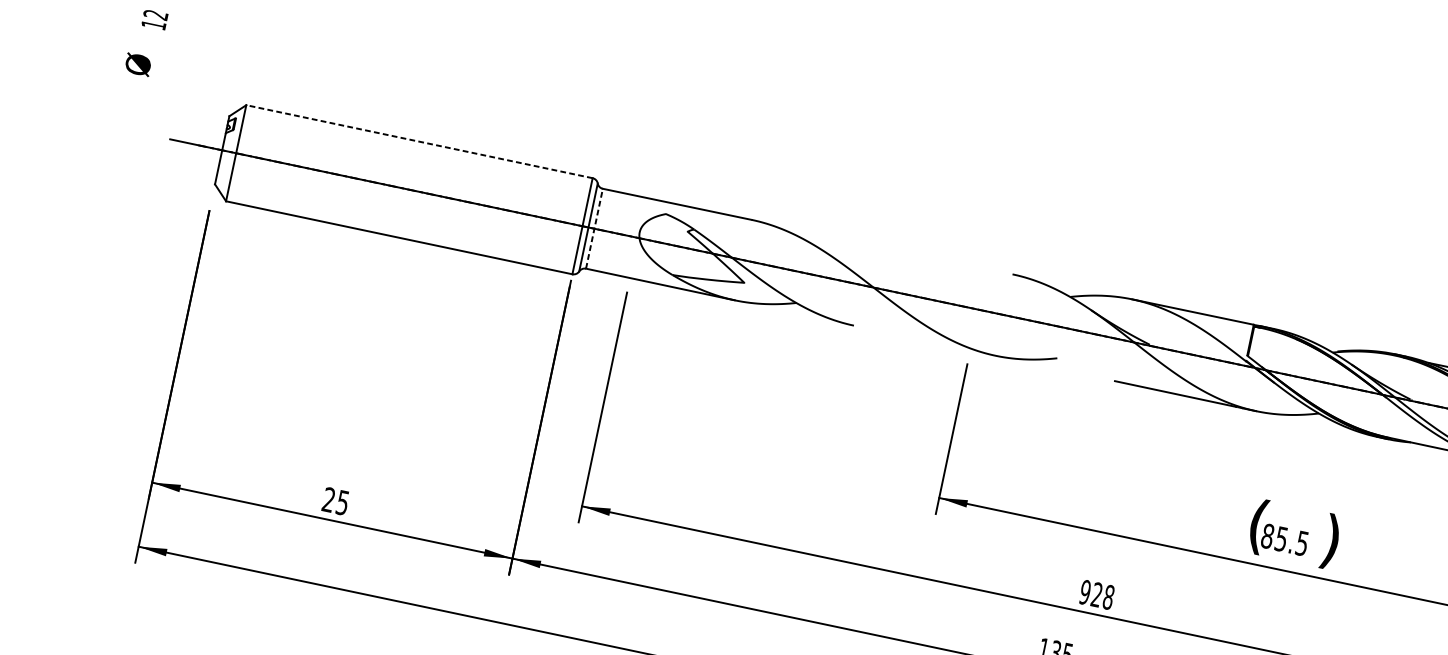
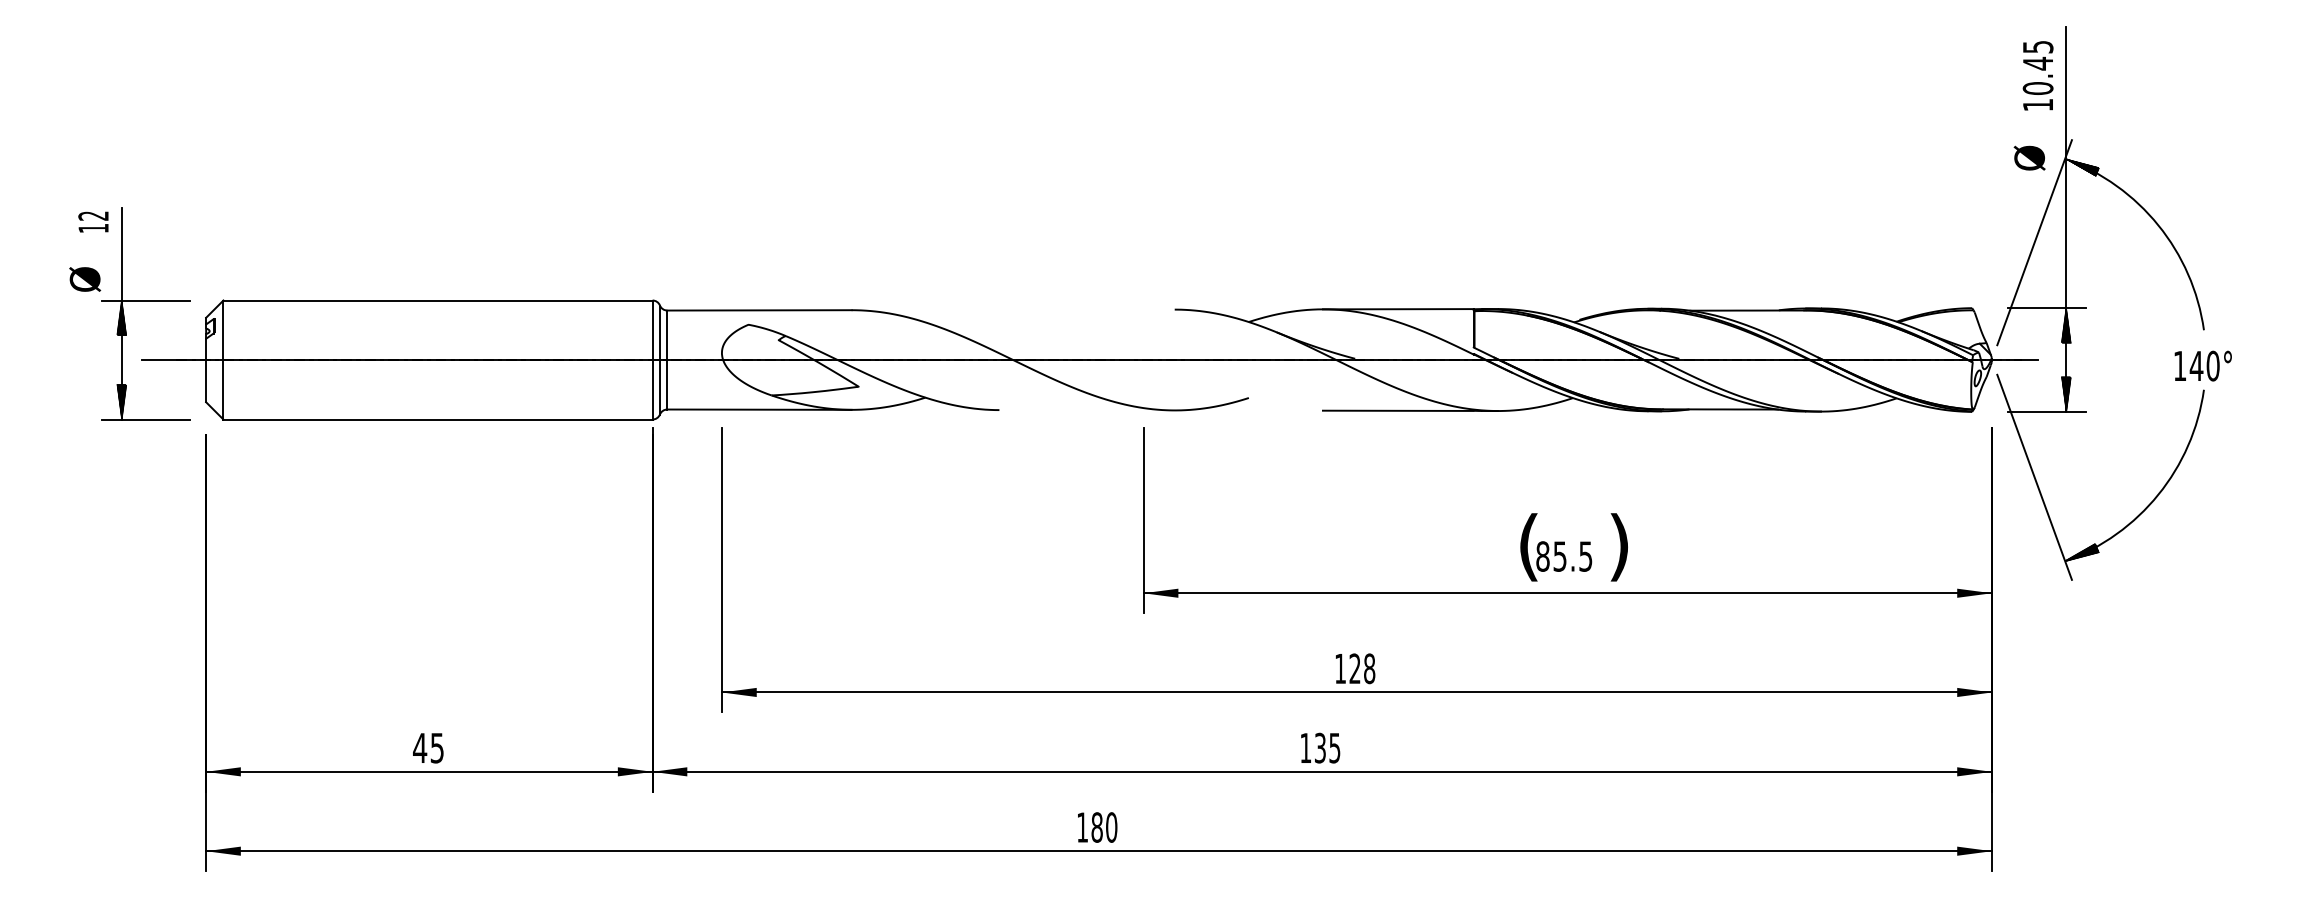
part: (183, 92) -> (145, 301), added
line: (419, 141) -> (438, 300), dashed -> solid
line: (594, 228) -> (667, 359), dashed -> solid
text: (329, 499) -> (420, 747), 25 -> 45
text: (1085, 592) -> (1340, 668), 928 -> 128

